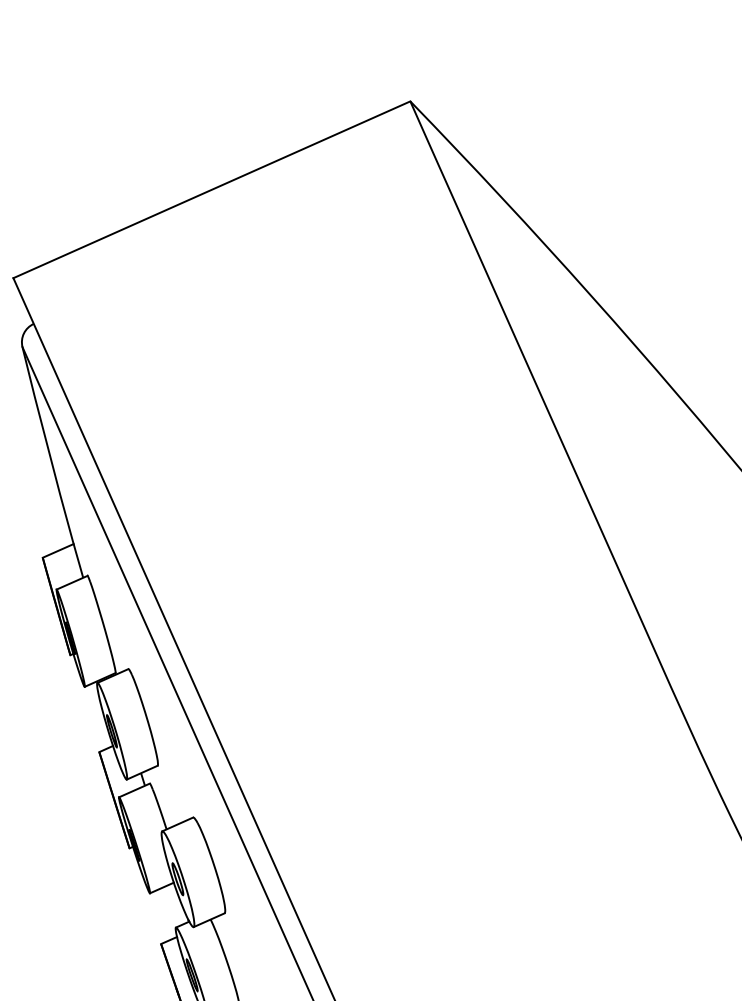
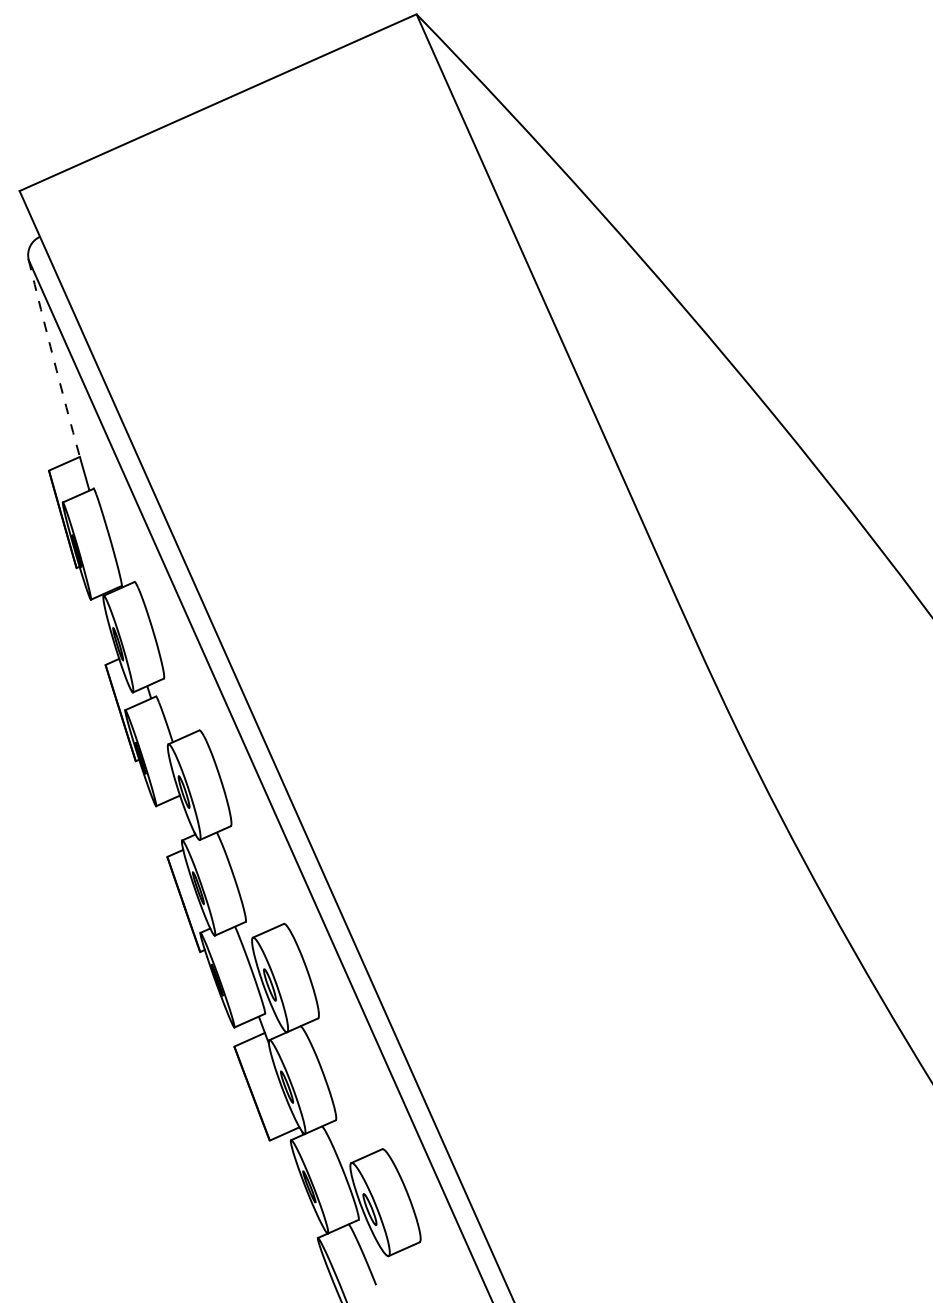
arc: (47, 445) -> (53, 358), solid -> dashed

